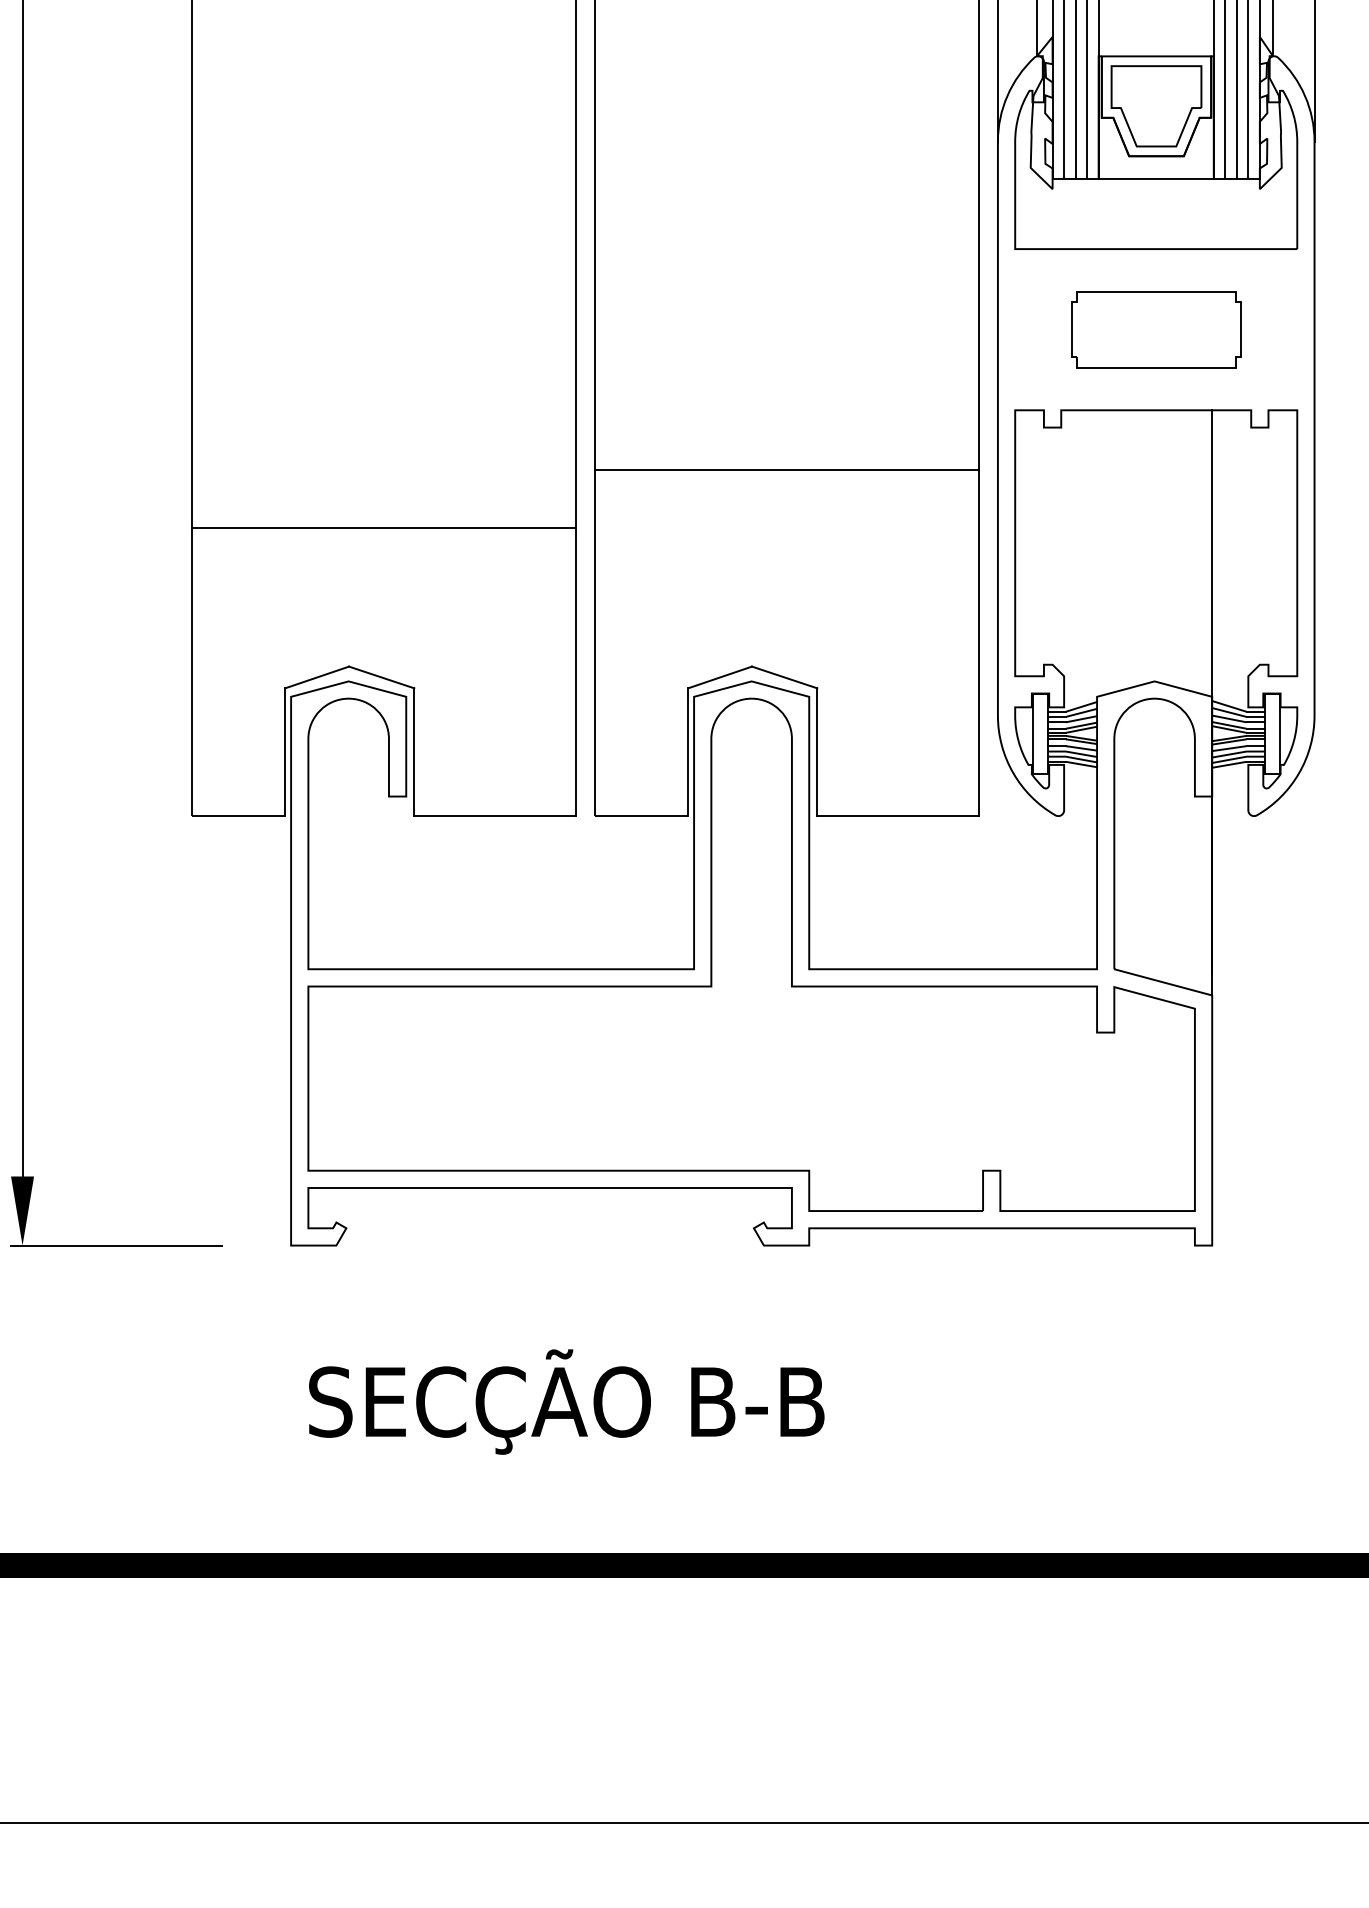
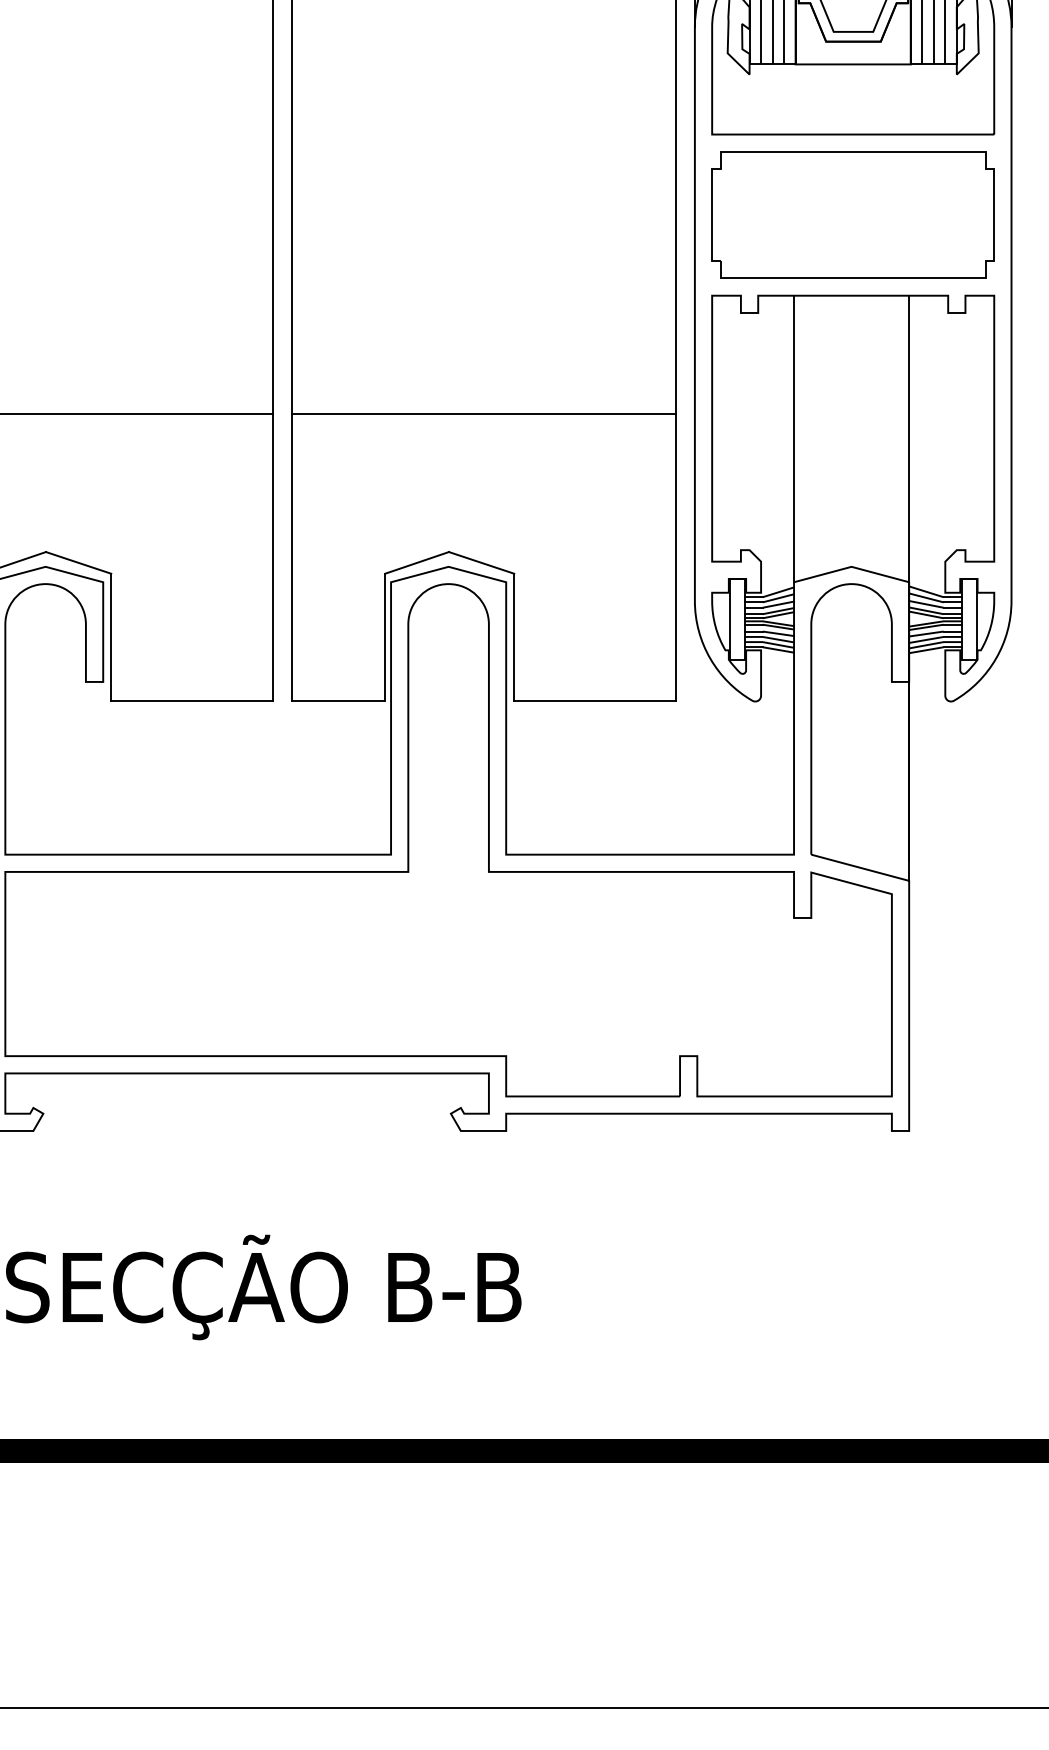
part: (1155, 329) -> (852, 214), size x1.67
line: (786, 470) -> (483, 413), moved
line: (1097, 553) -> (794, 438), added

